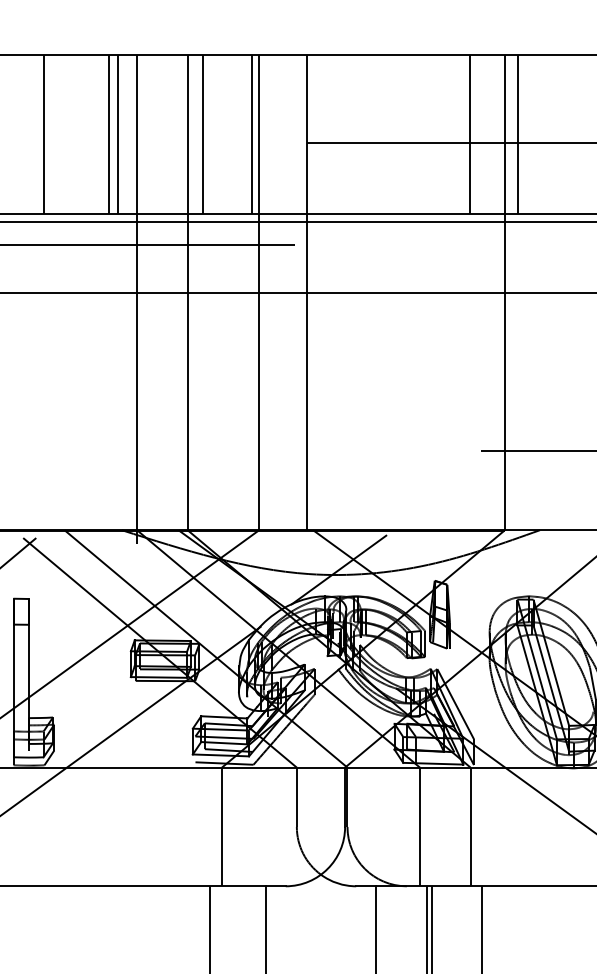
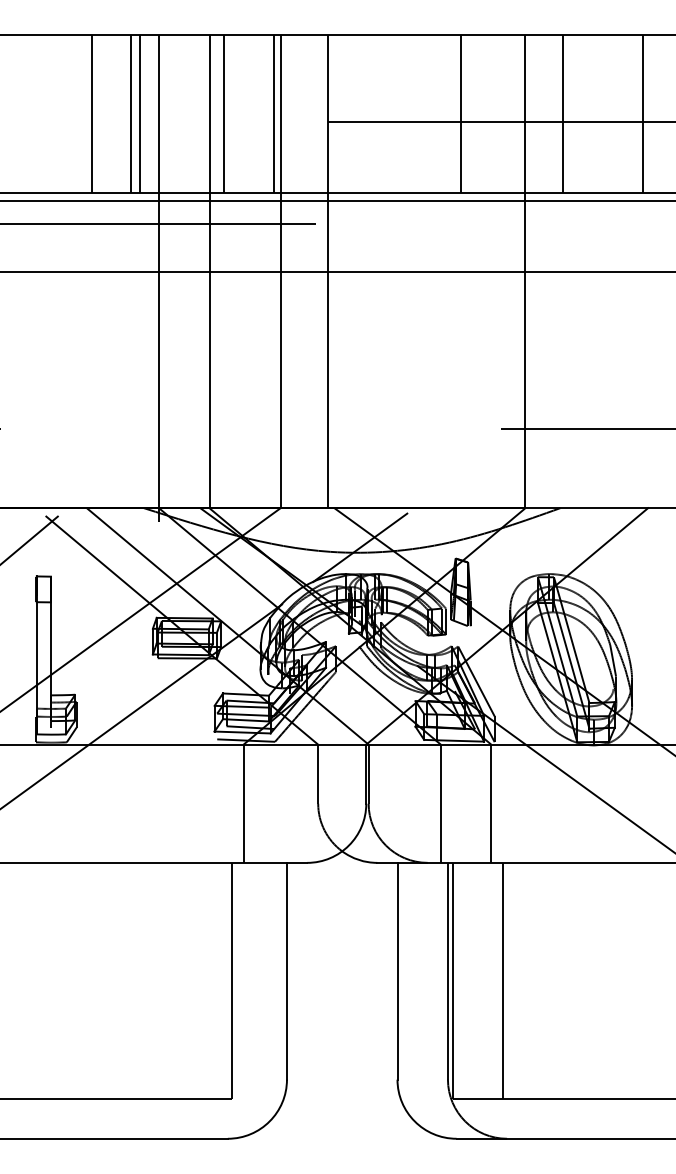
line: (44, 134) -> (91, 113), moved
line: (469, 134) -> (461, 113), moved
line: (517, 134) -> (563, 113), moved

